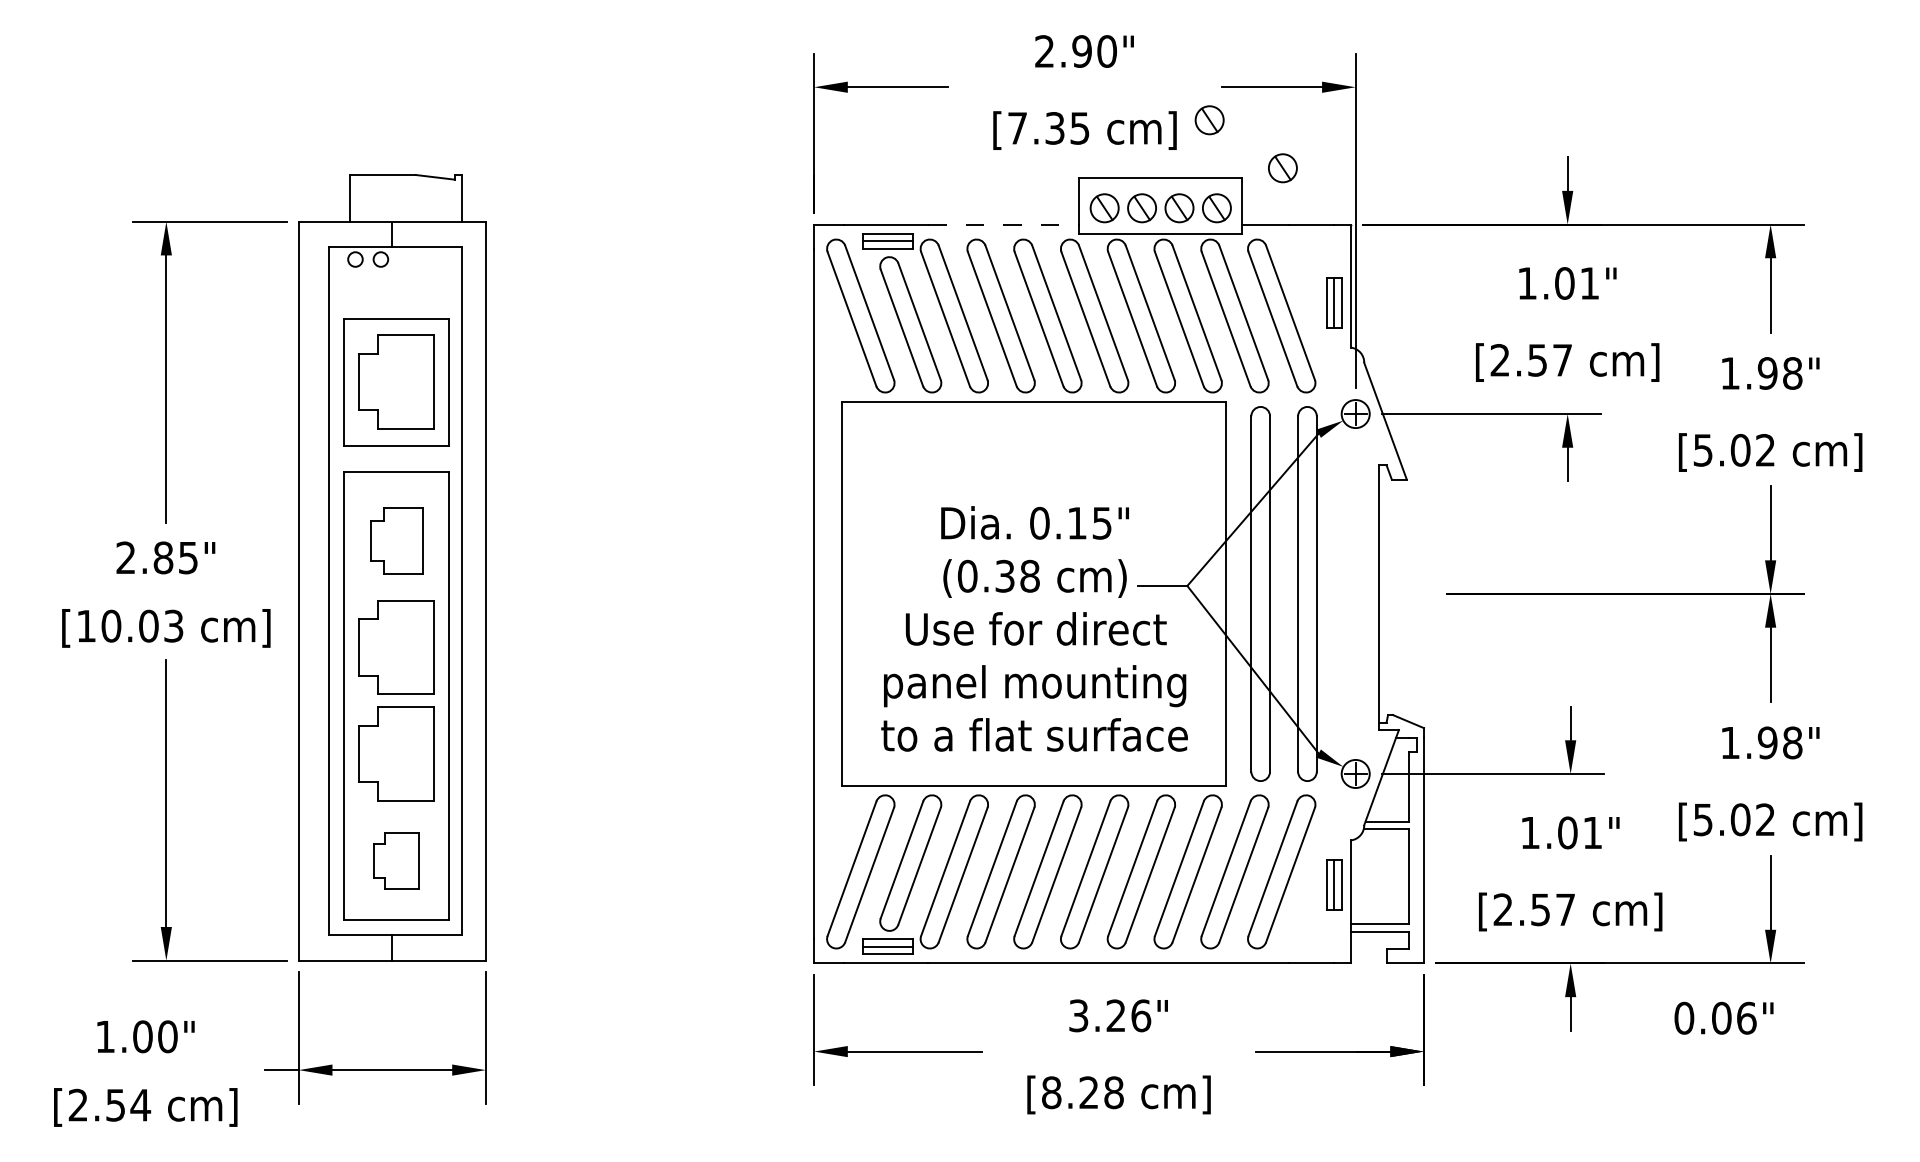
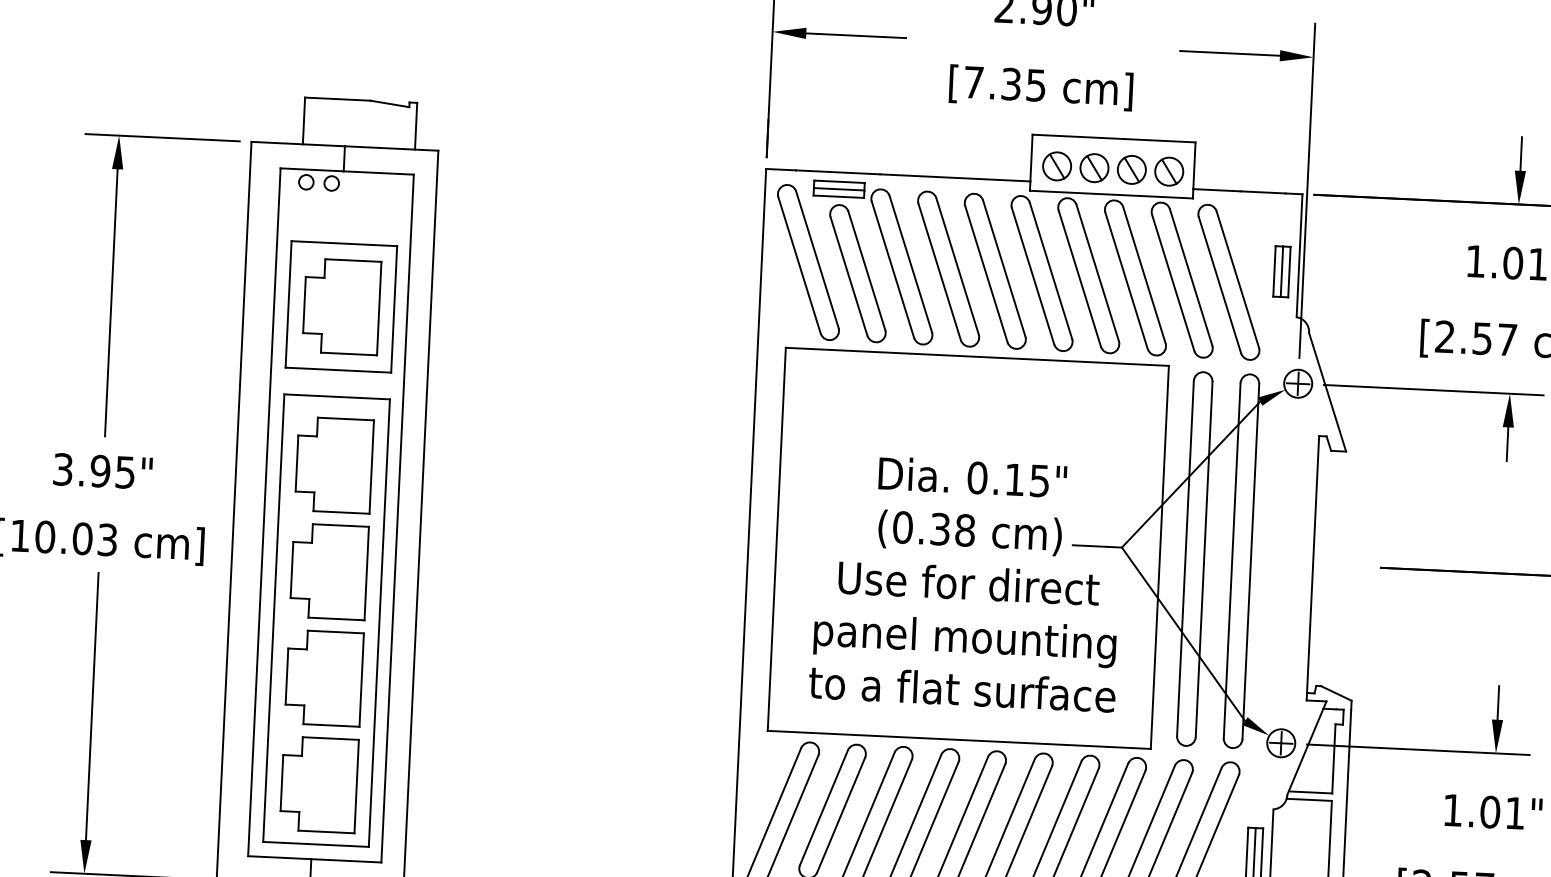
part: (1209, 120) -> (1165, 83), removed
part: (1282, 168) -> (1236, 135), removed
line: (1003, 224) -> (955, 177), dashed -> solid
part: (396, 540) -> (334, 464), size x1.43
text: (144, 557) -> (81, 469), 2.85" -> 3.95"
part: (396, 860) -> (319, 784), size x1.67

